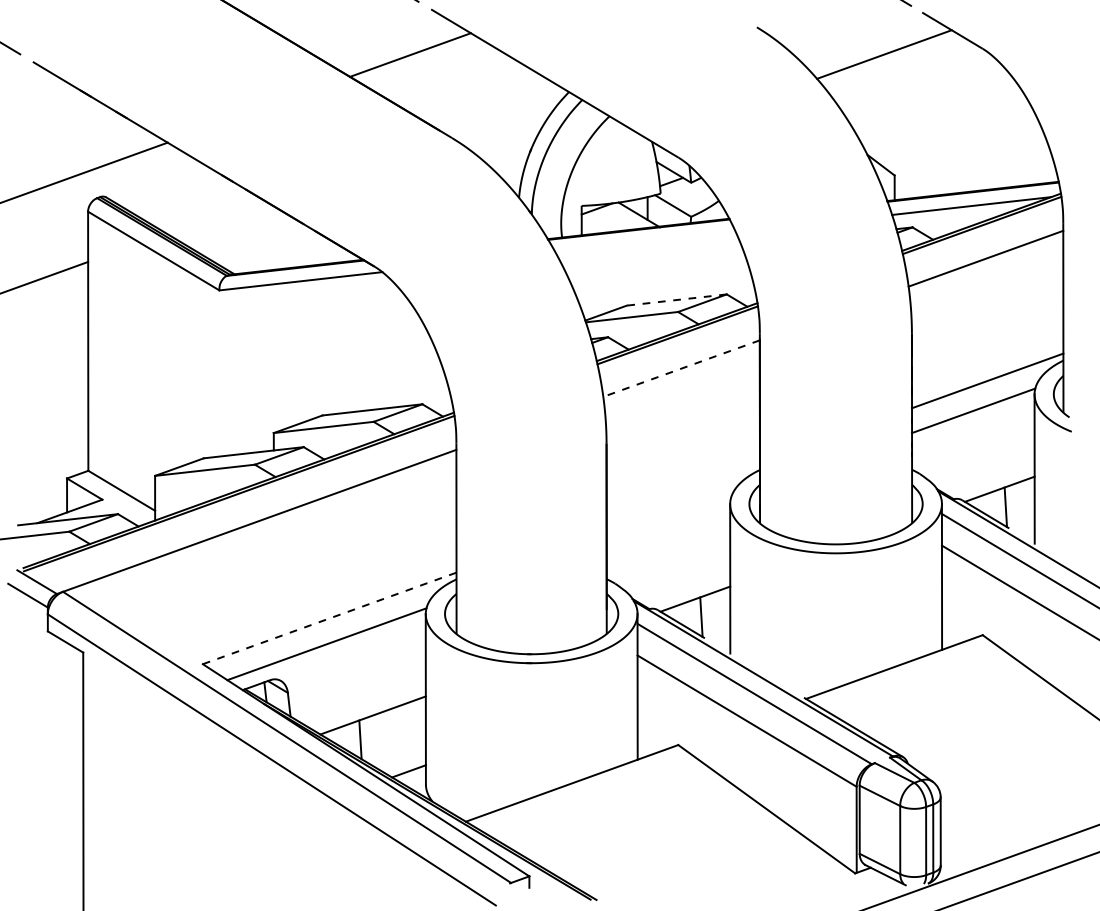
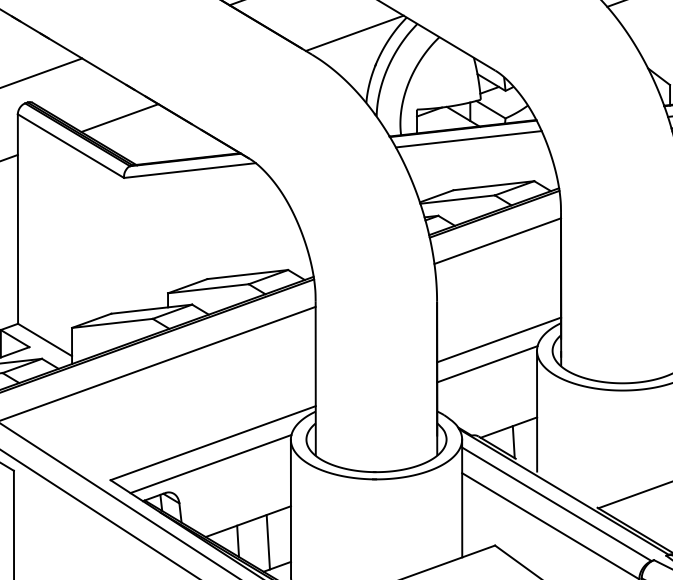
line: (504, 111) -> (354, 33), added
line: (214, 216) -> (120, 118), added
line: (645, 242) -> (468, 139), added
line: (676, 300) -> (493, 186), dashed -> solid
line: (681, 368) -> (497, 241), dashed -> solid
line: (682, 490) -> (498, 339), added
line: (668, 520) -> (487, 363), added
line: (329, 618) -> (213, 443), dashed -> solid
line: (397, 740) -> (268, 541), added

